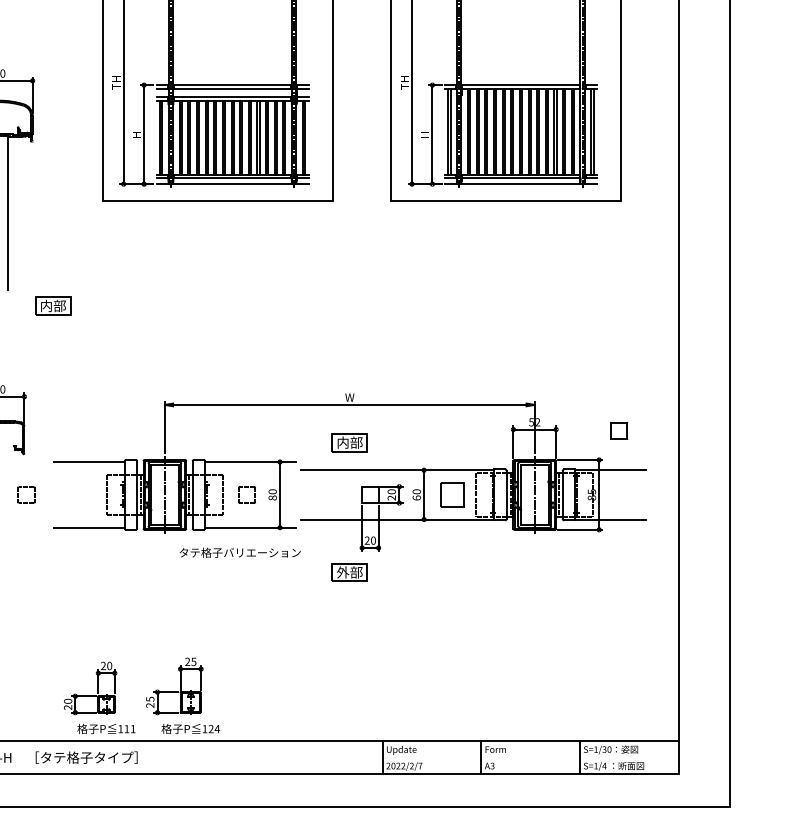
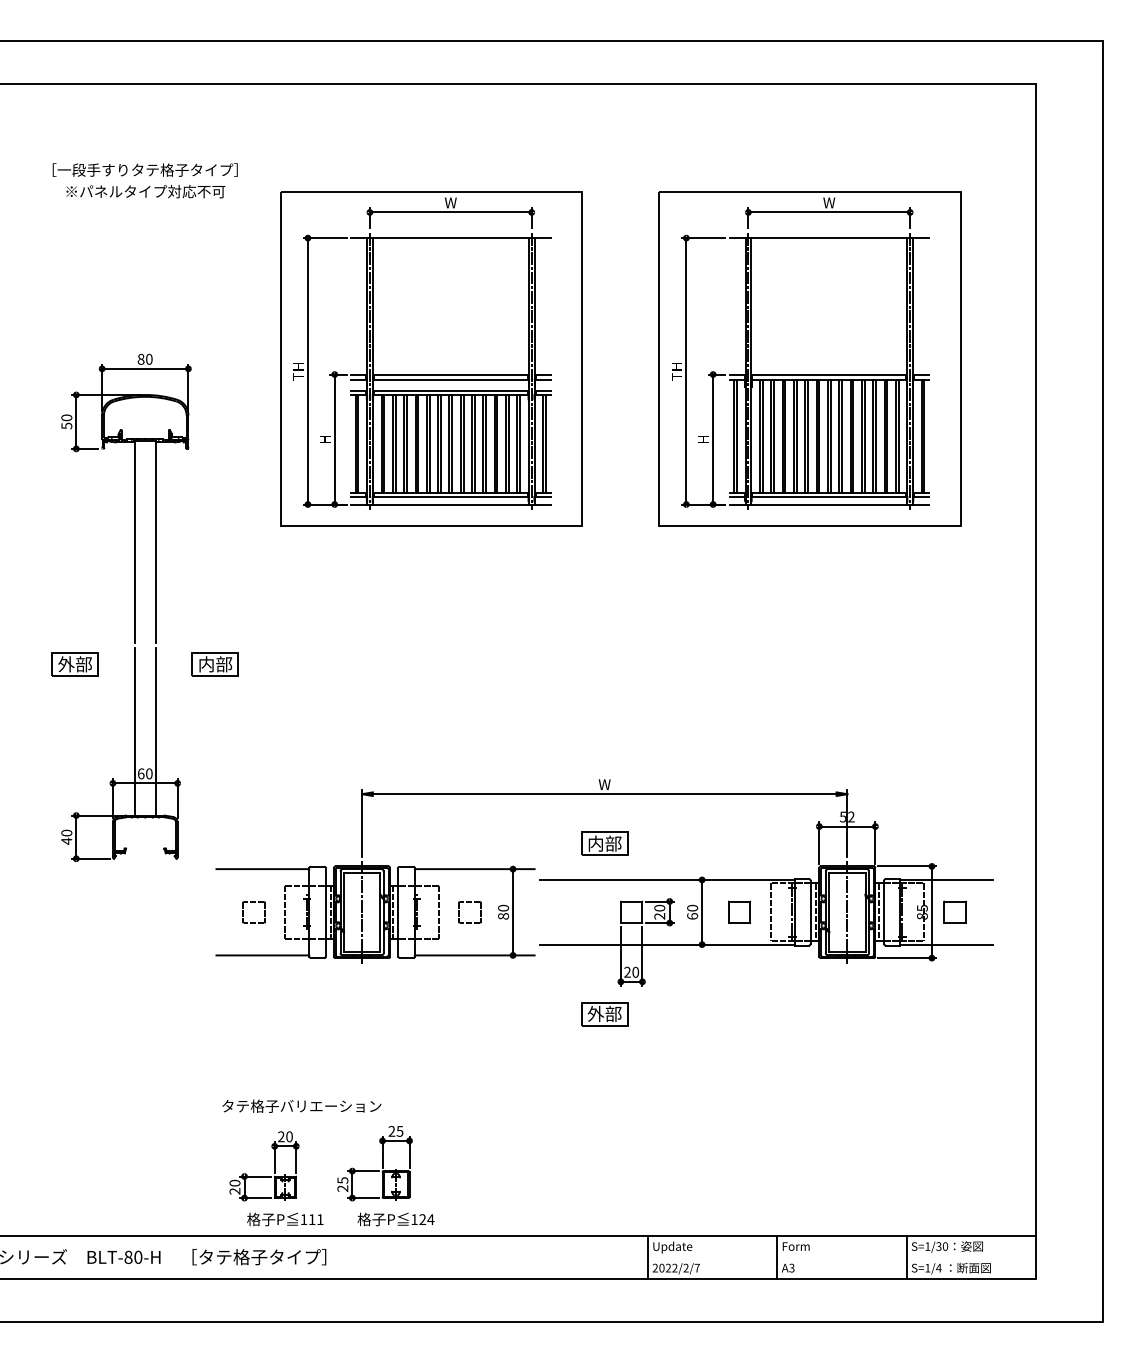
line: (8, 357) -> (156, 731), added
part: (618, 430) -> (954, 911), moved
part: (25, 487) -> (253, 902), moved
part: (452, 494) -> (739, 911), size x0.71
text: (239, 552) -> (301, 1105), moved

